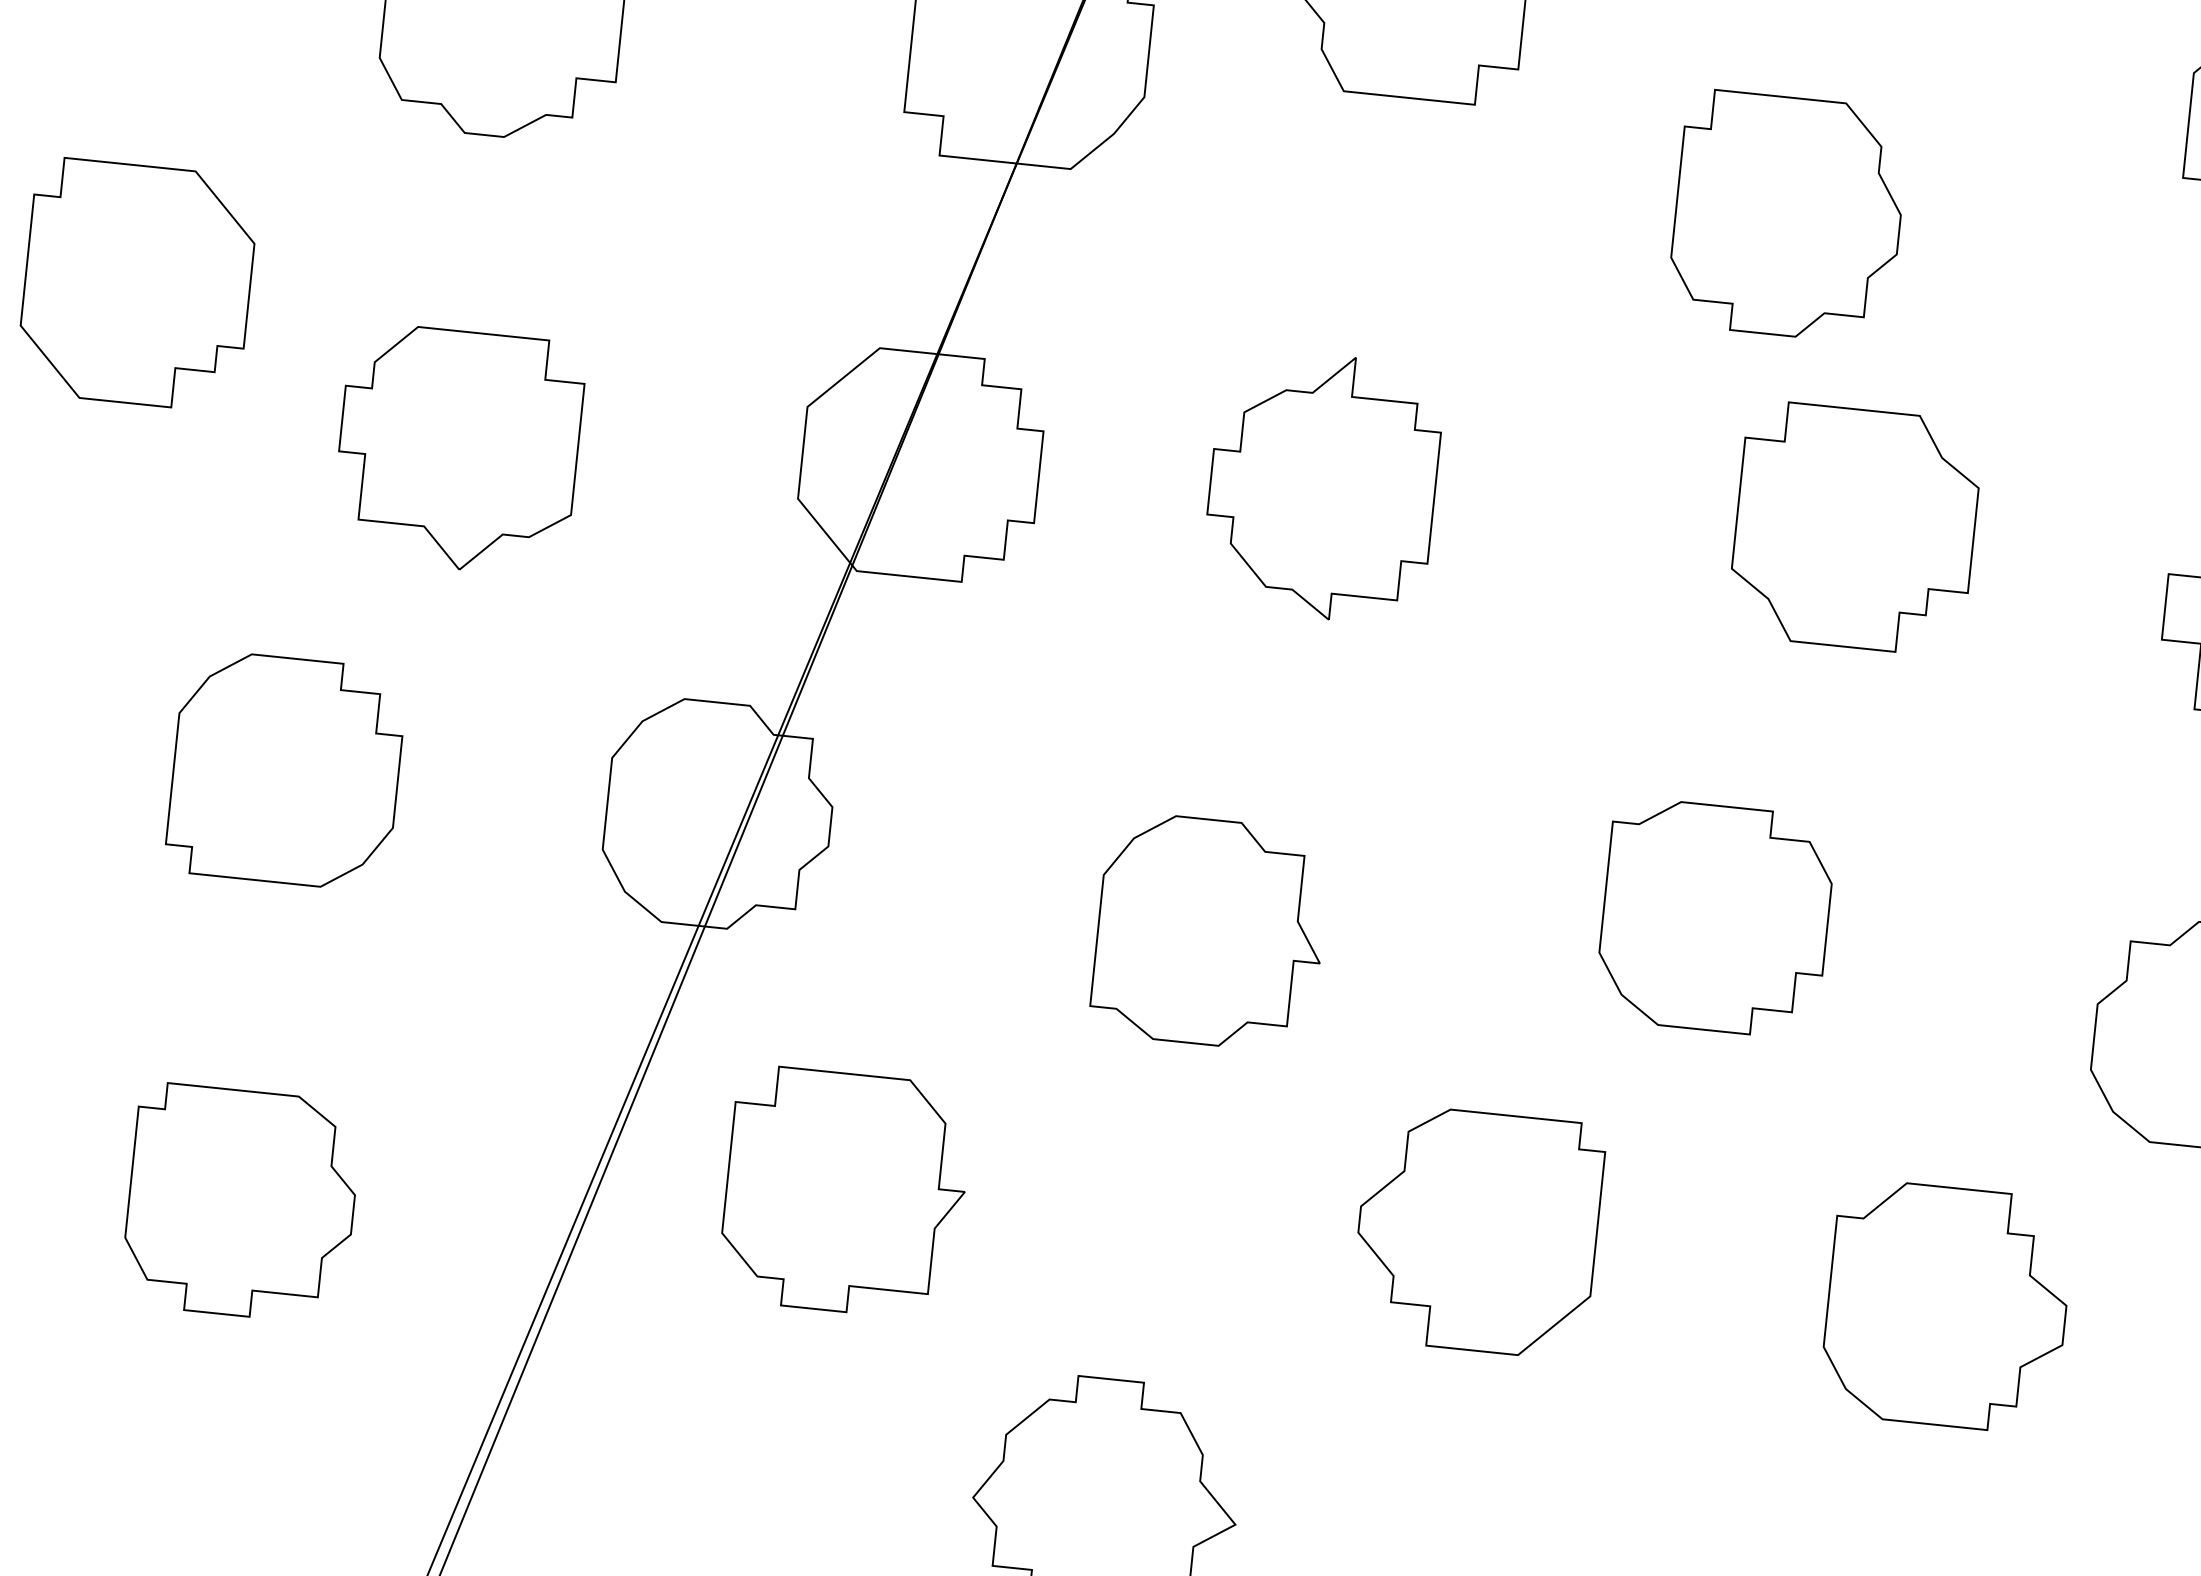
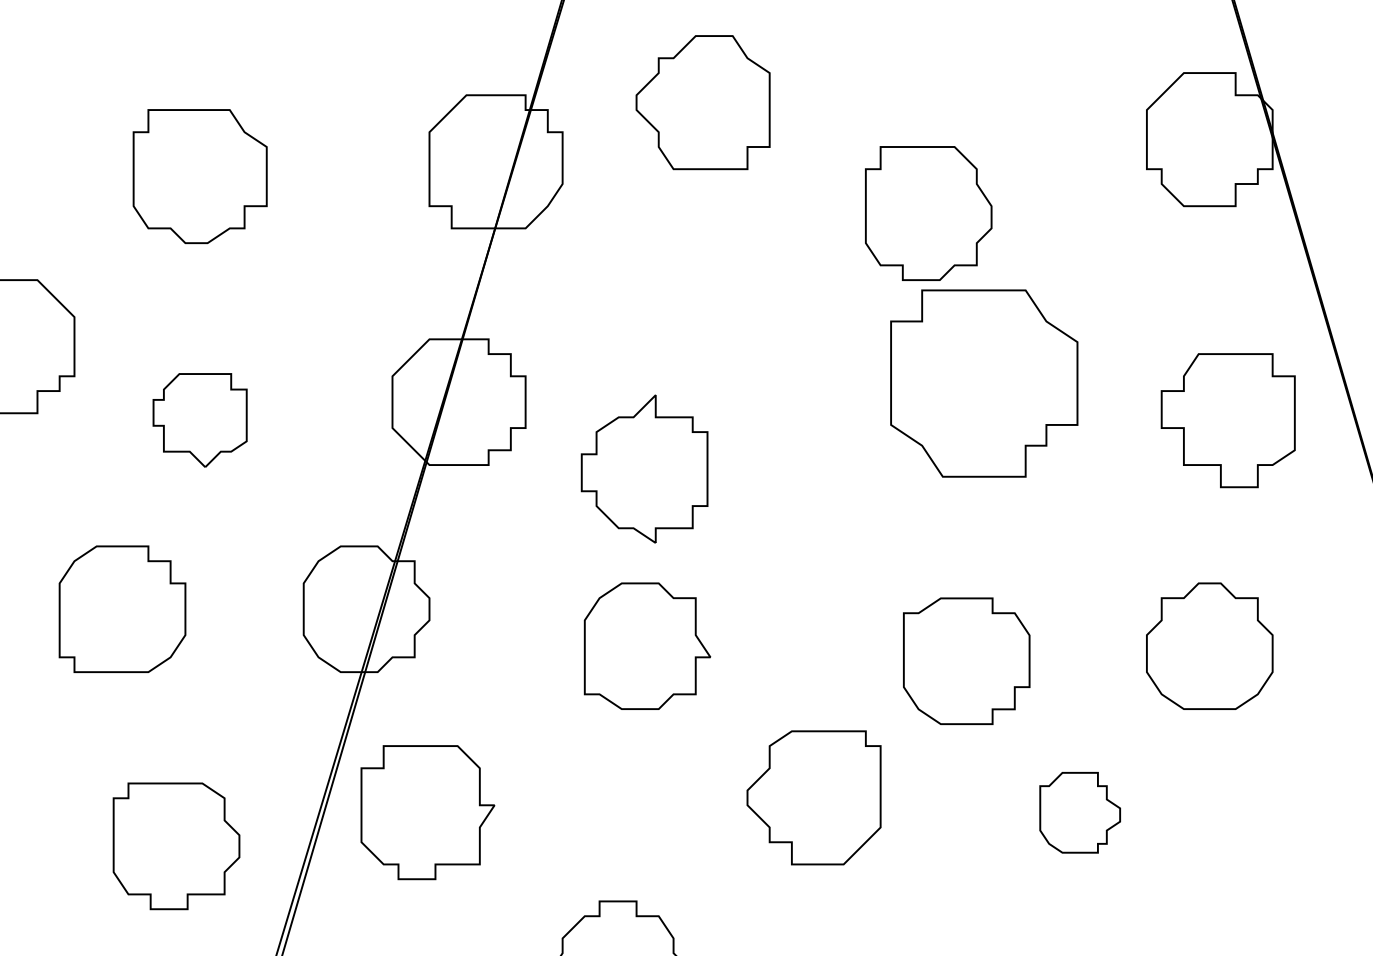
part: (457, 449) -> (199, 420), size x0.7
part: (1322, 485) -> (644, 468), moved
part: (1854, 528) -> (983, 383), size x1.4
part: (1715, 916) -> (966, 660), moved
part: (844, 1192) -> (427, 812), moved
part: (241, 1203) -> (176, 846), moved
part: (1945, 1306) -> (1079, 812), size x0.6

